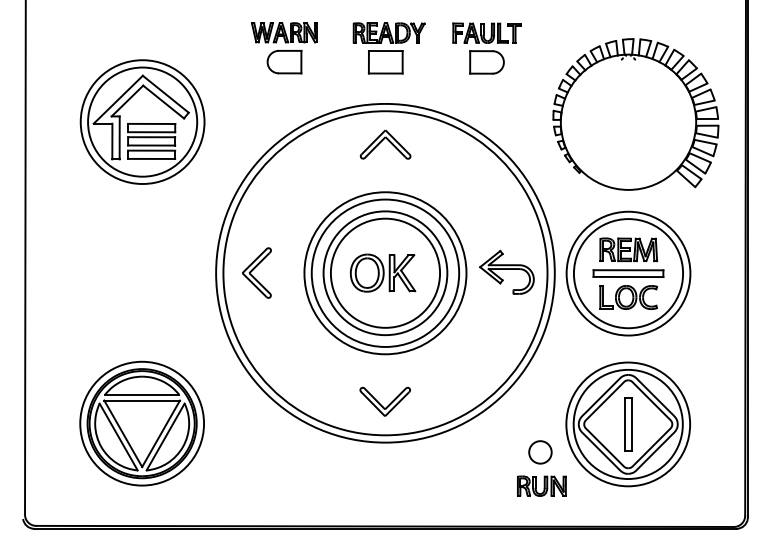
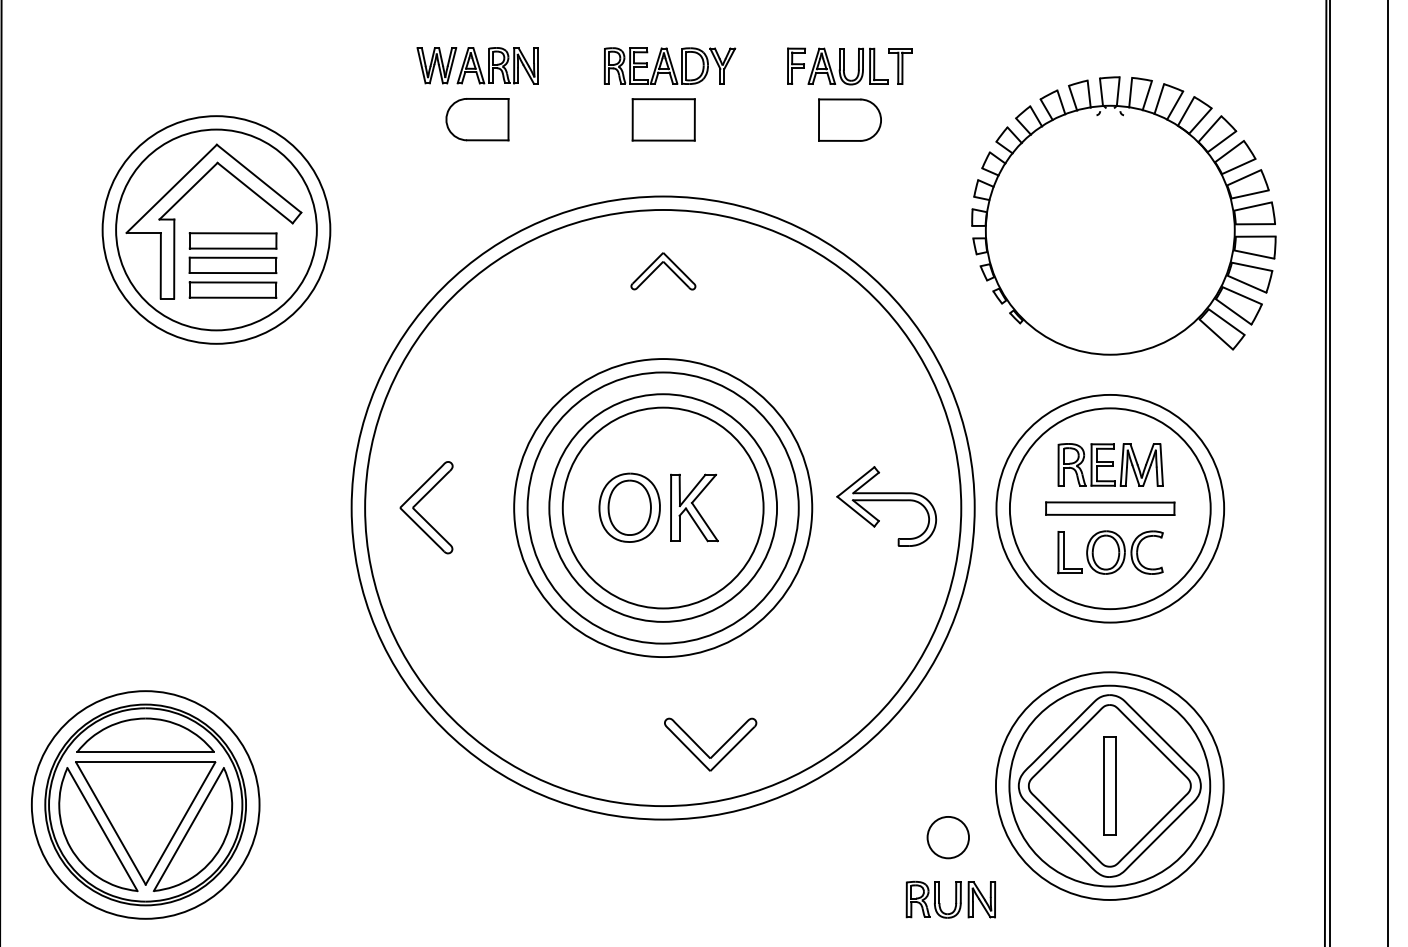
part: (385, 144) -> (663, 271), size x0.7
part: (384, 401) -> (709, 743), moved
part: (141, 423) -> (144, 804), moved

